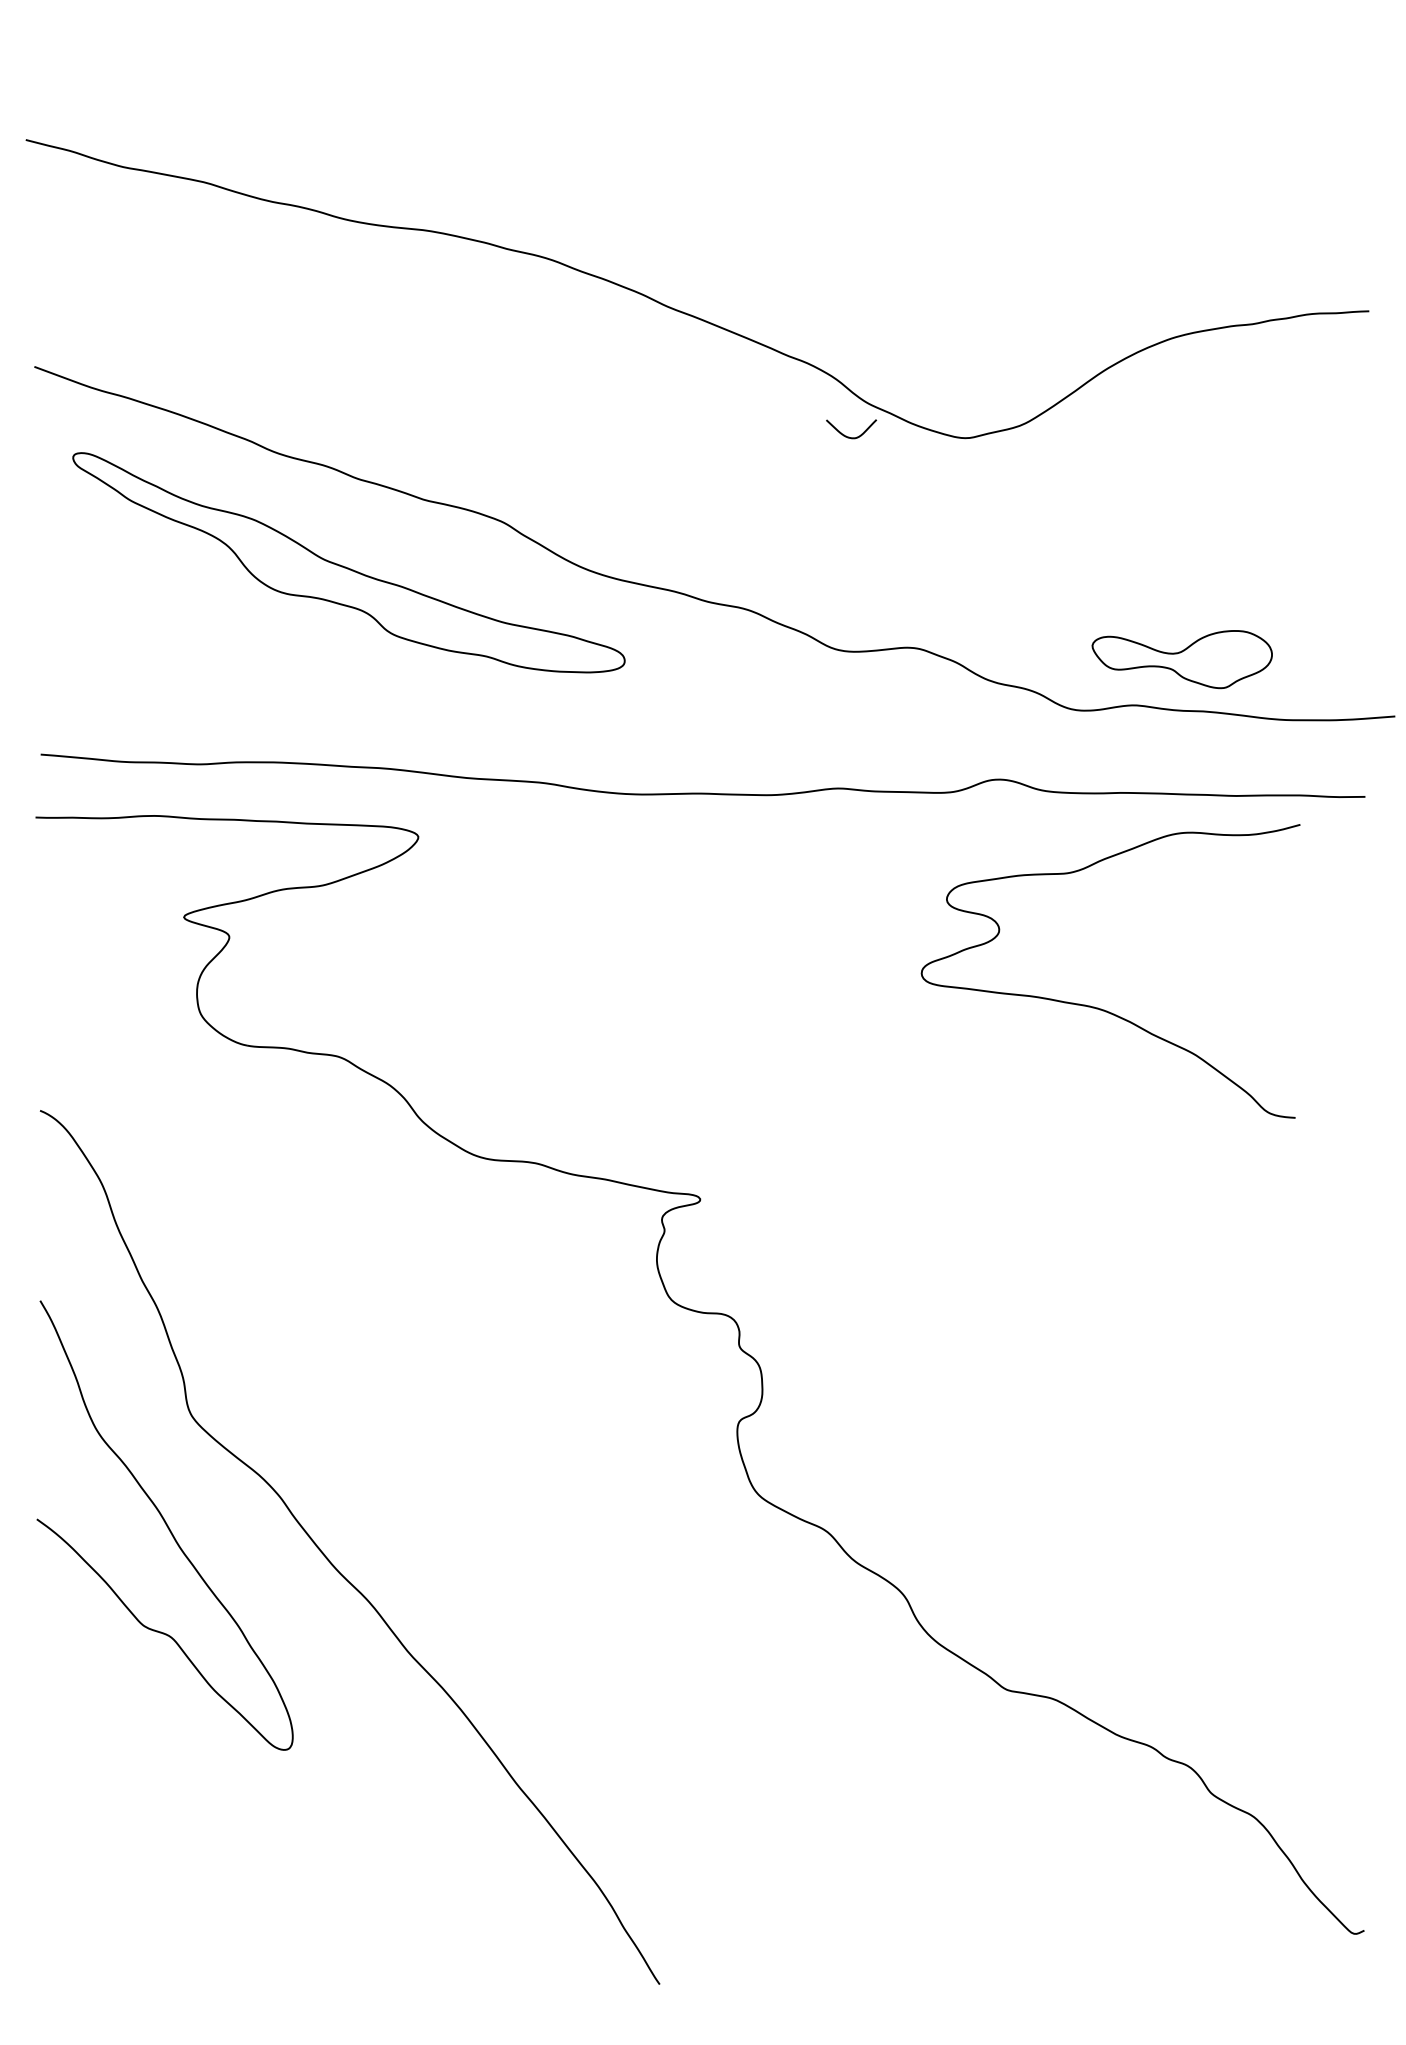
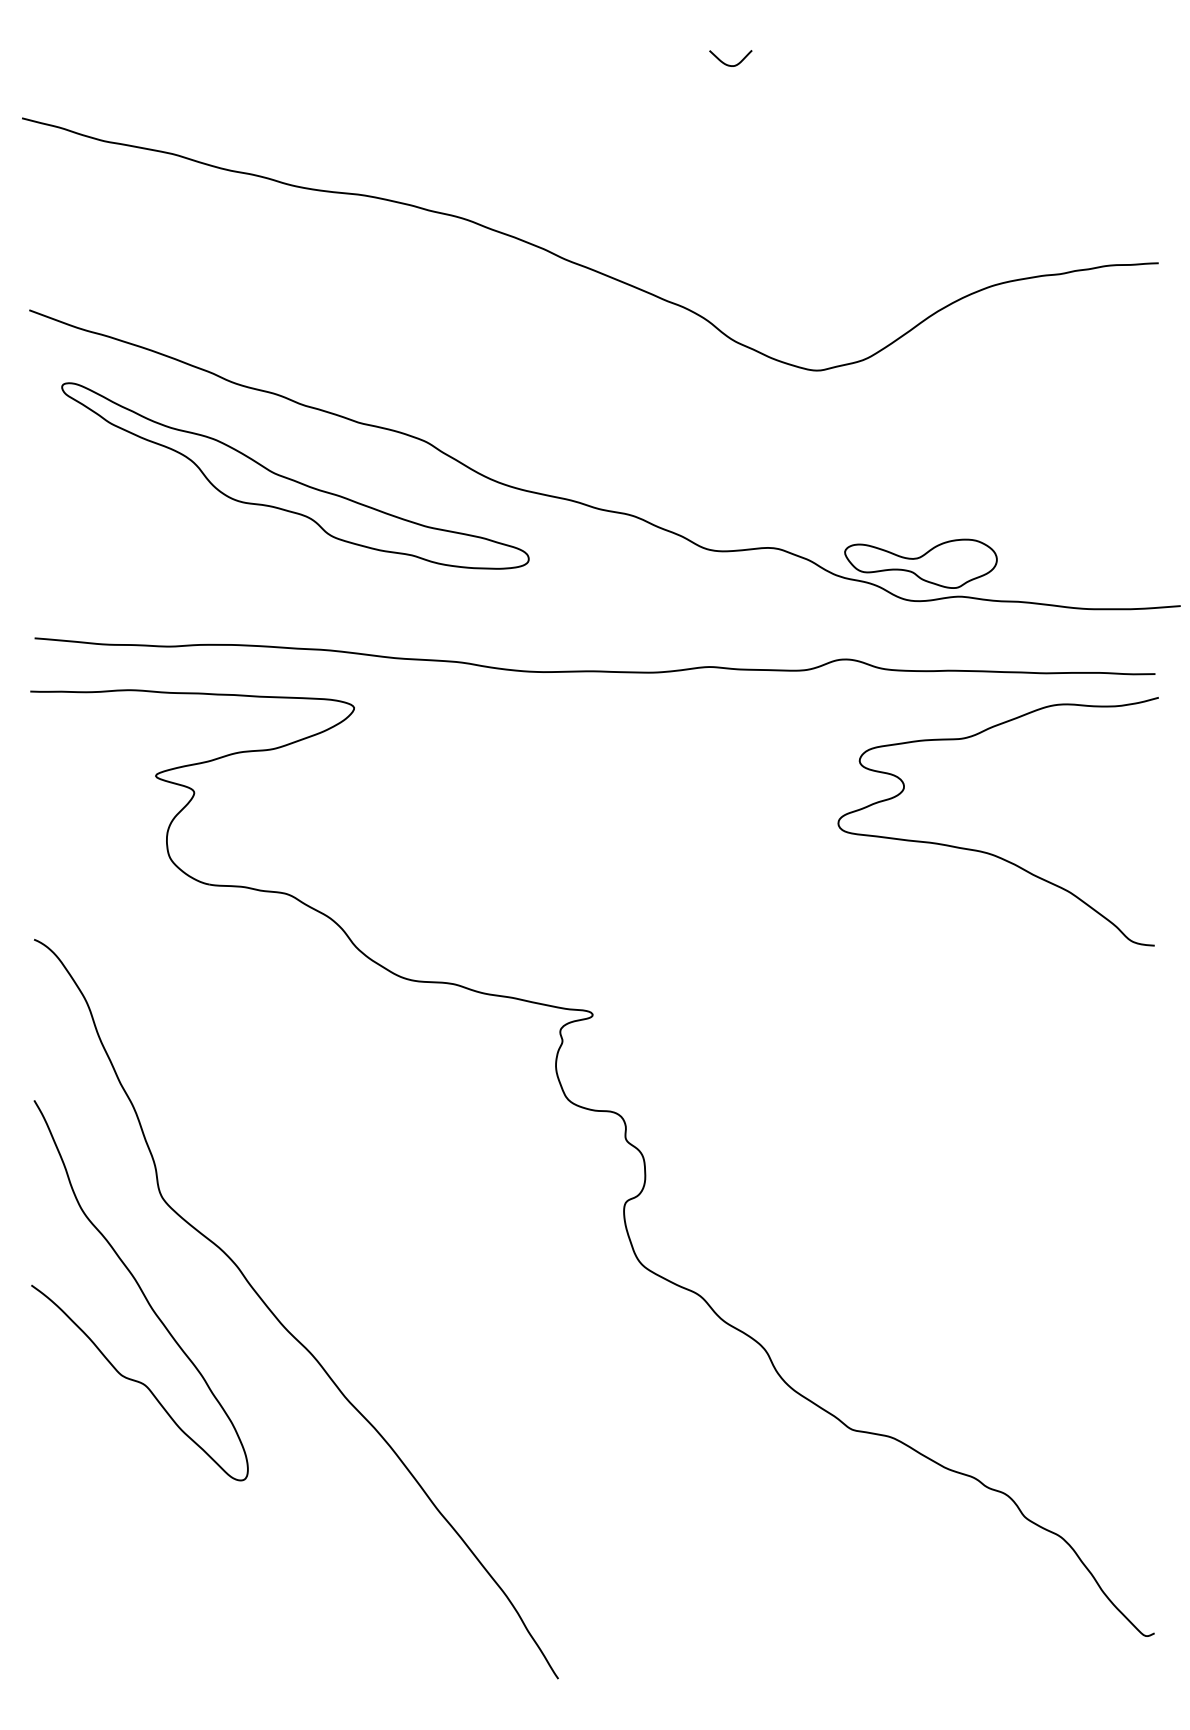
curve: (849, 436) -> (729, 64), moved
part: (1181, 659) -> (920, 563), moved
curve: (1098, 1007) -> (988, 852), moved

